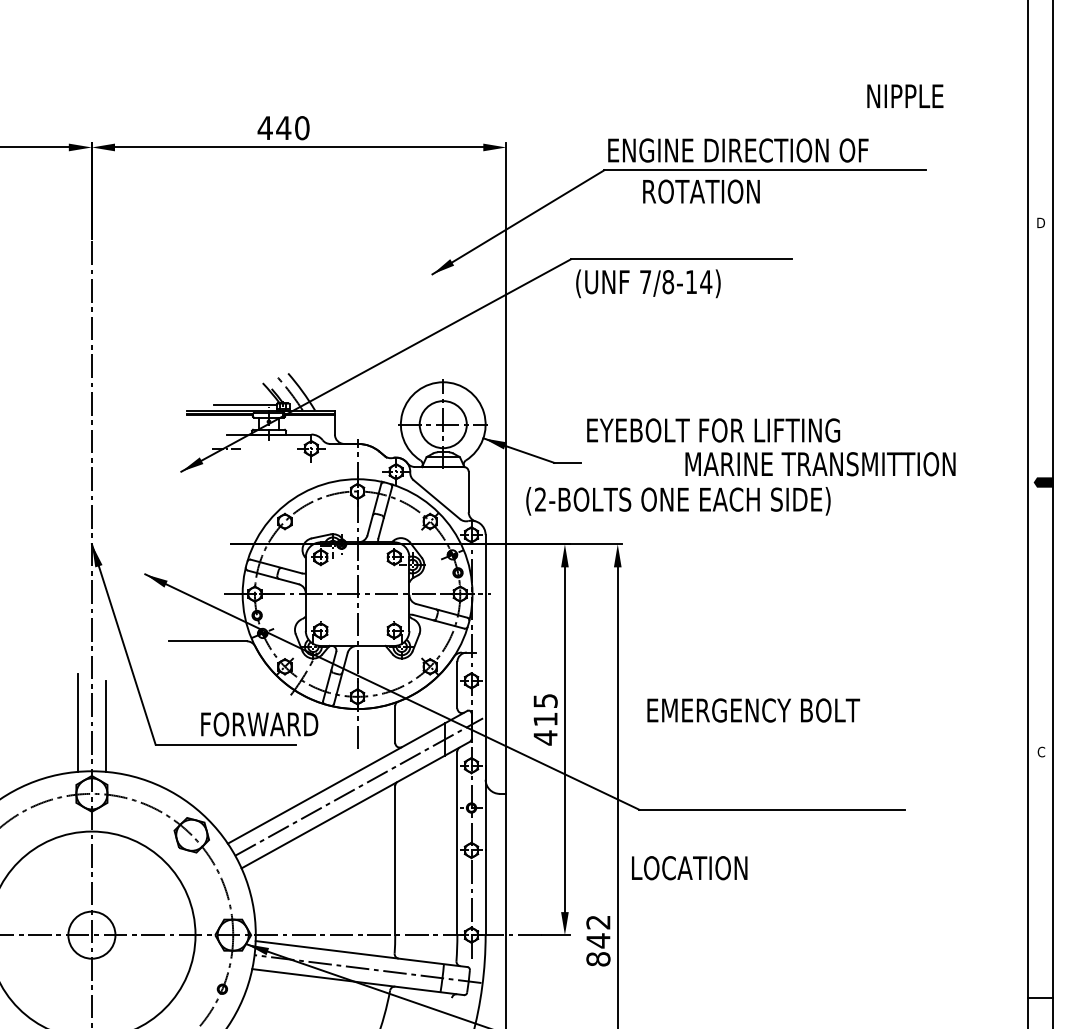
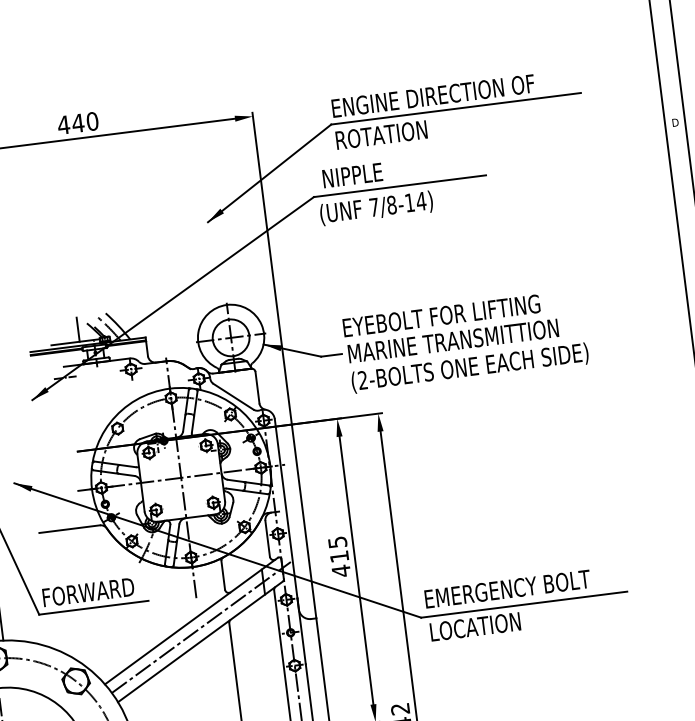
text: (905, 95) -> (352, 174), moved
text: (701, 191) -> (381, 134), moved
line: (250, 389) -> (78, 329), added
text: (820, 464) -> (453, 341), moved
text: (678, 501) -> (470, 368), moved
text: (753, 710) -> (507, 589), moved
text: (259, 724) -> (88, 592), moved
text: (689, 868) -> (475, 627), moved

